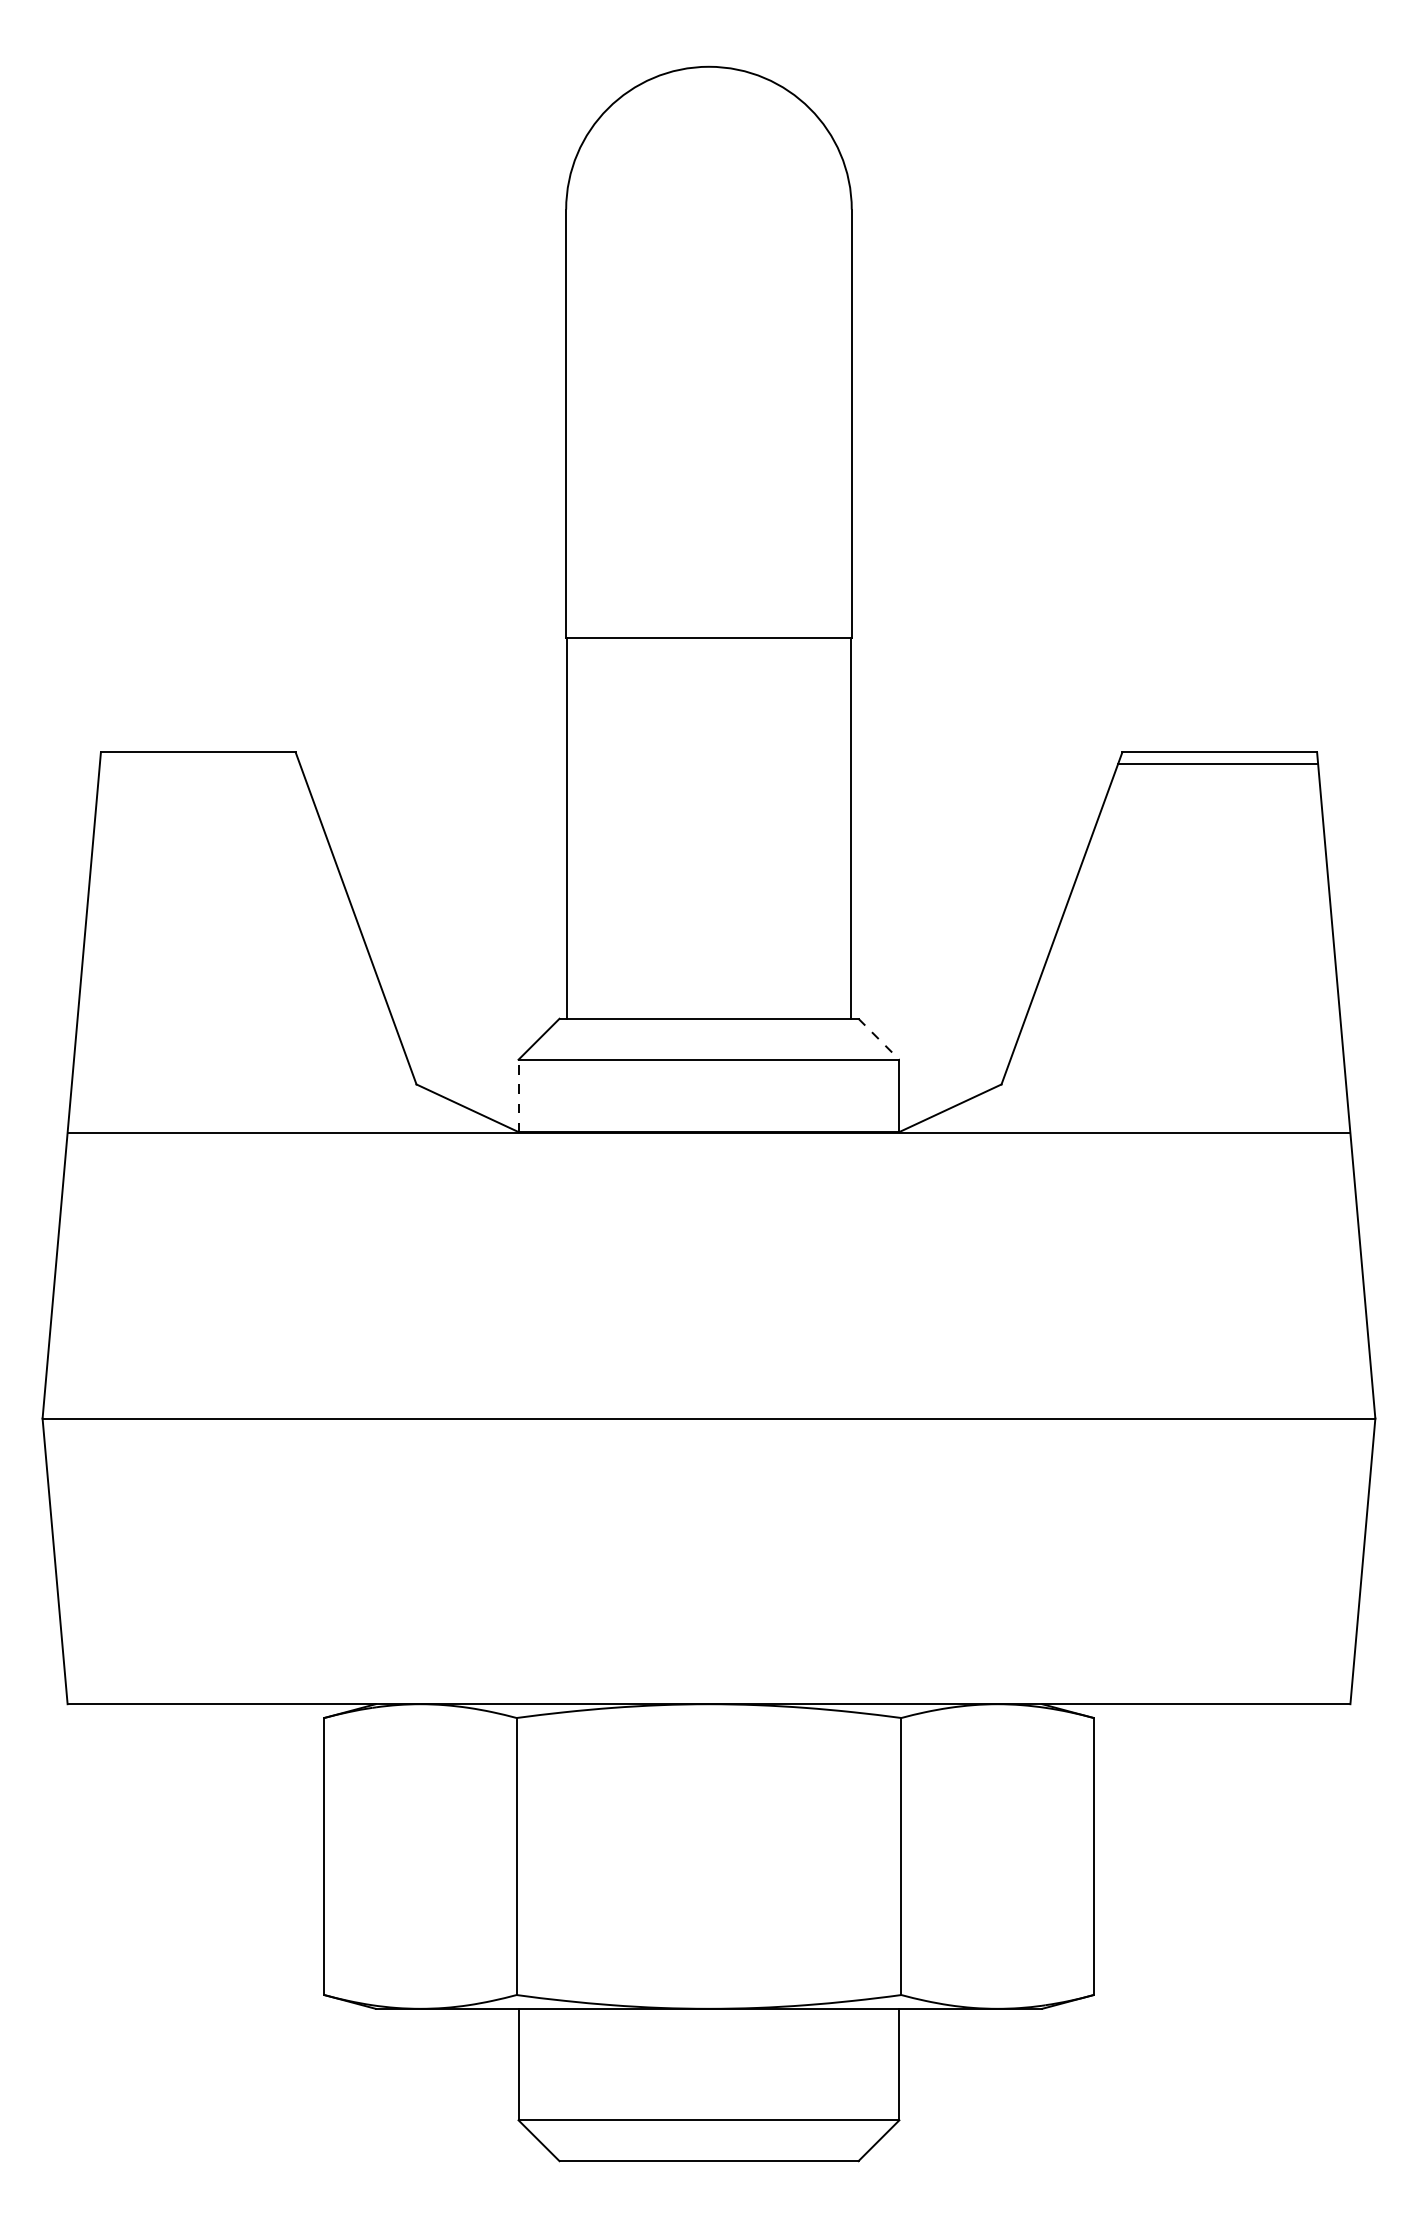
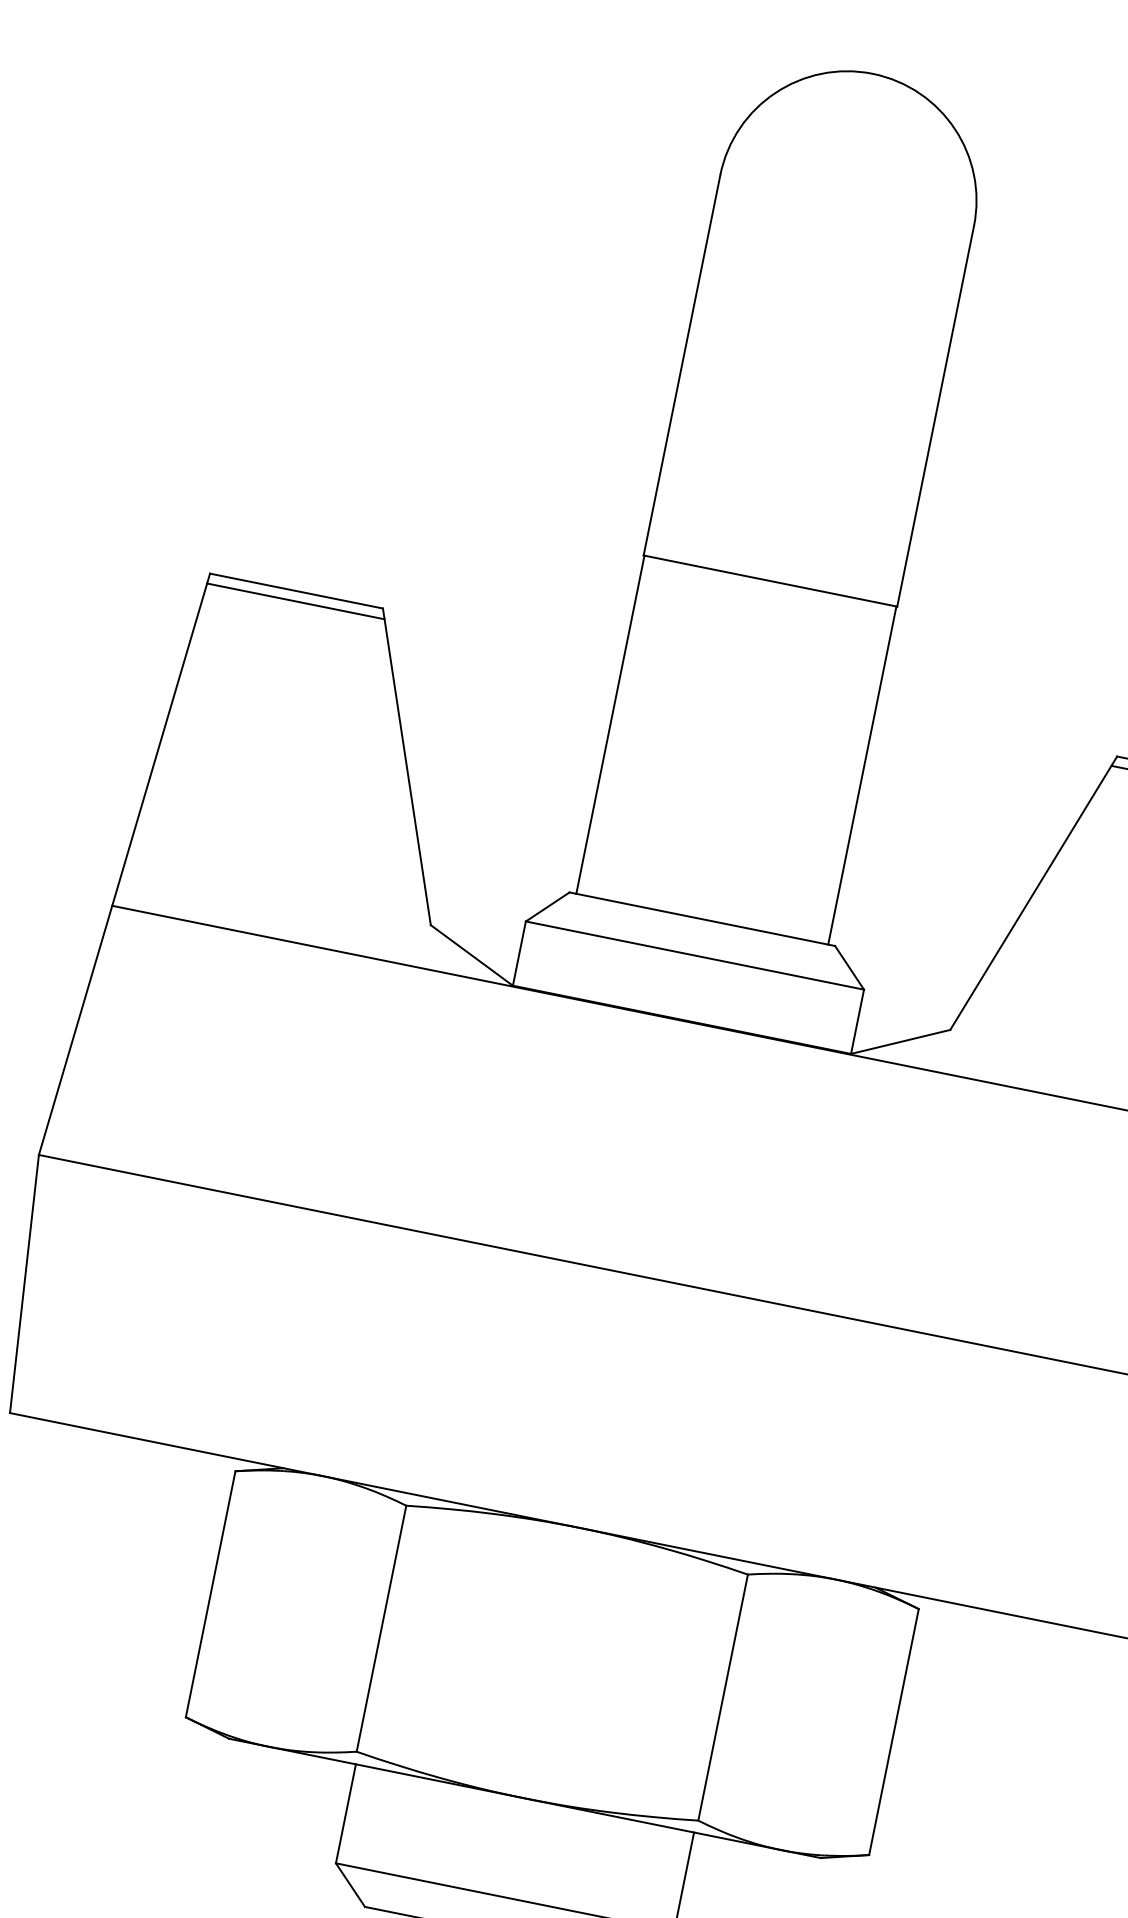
line: (199, 763) -> (295, 601), added
line: (878, 1039) -> (849, 967), dashed -> solid
line: (518, 1095) -> (519, 953), dashed -> solid

